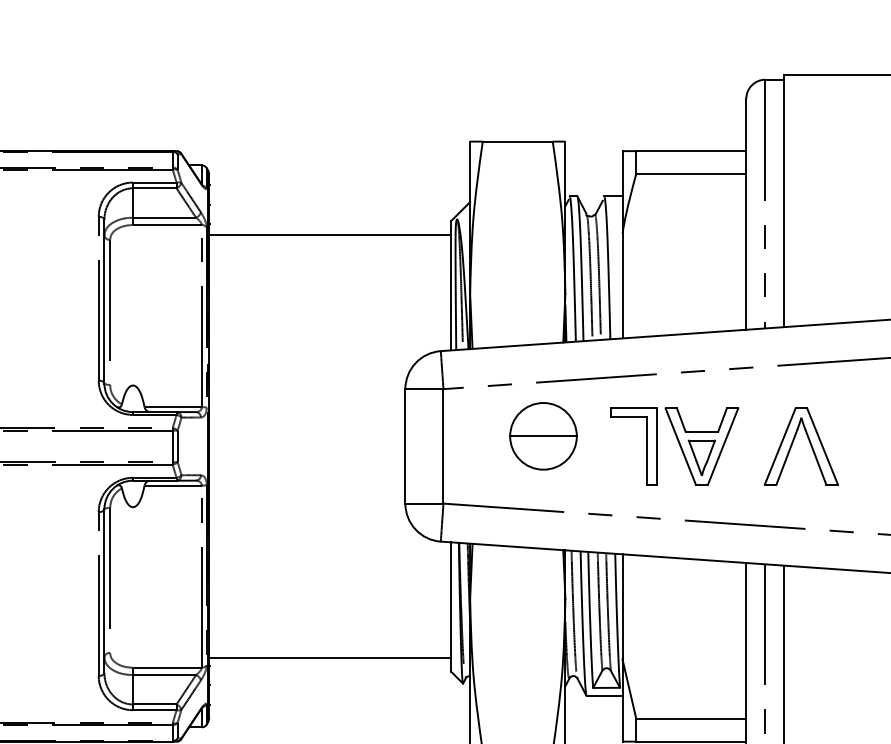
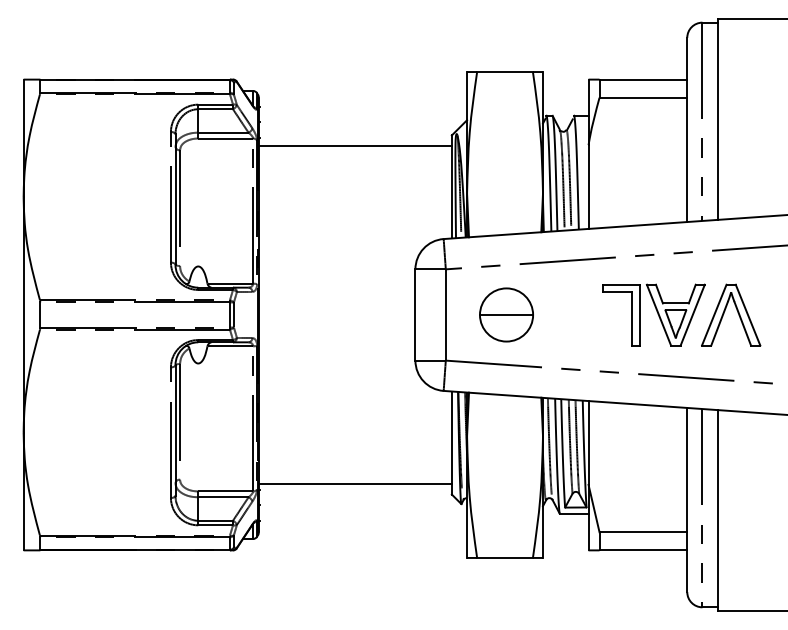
part: (543, 435) -> (506, 314), moved
part: (673, 445) -> (653, 314), moved

